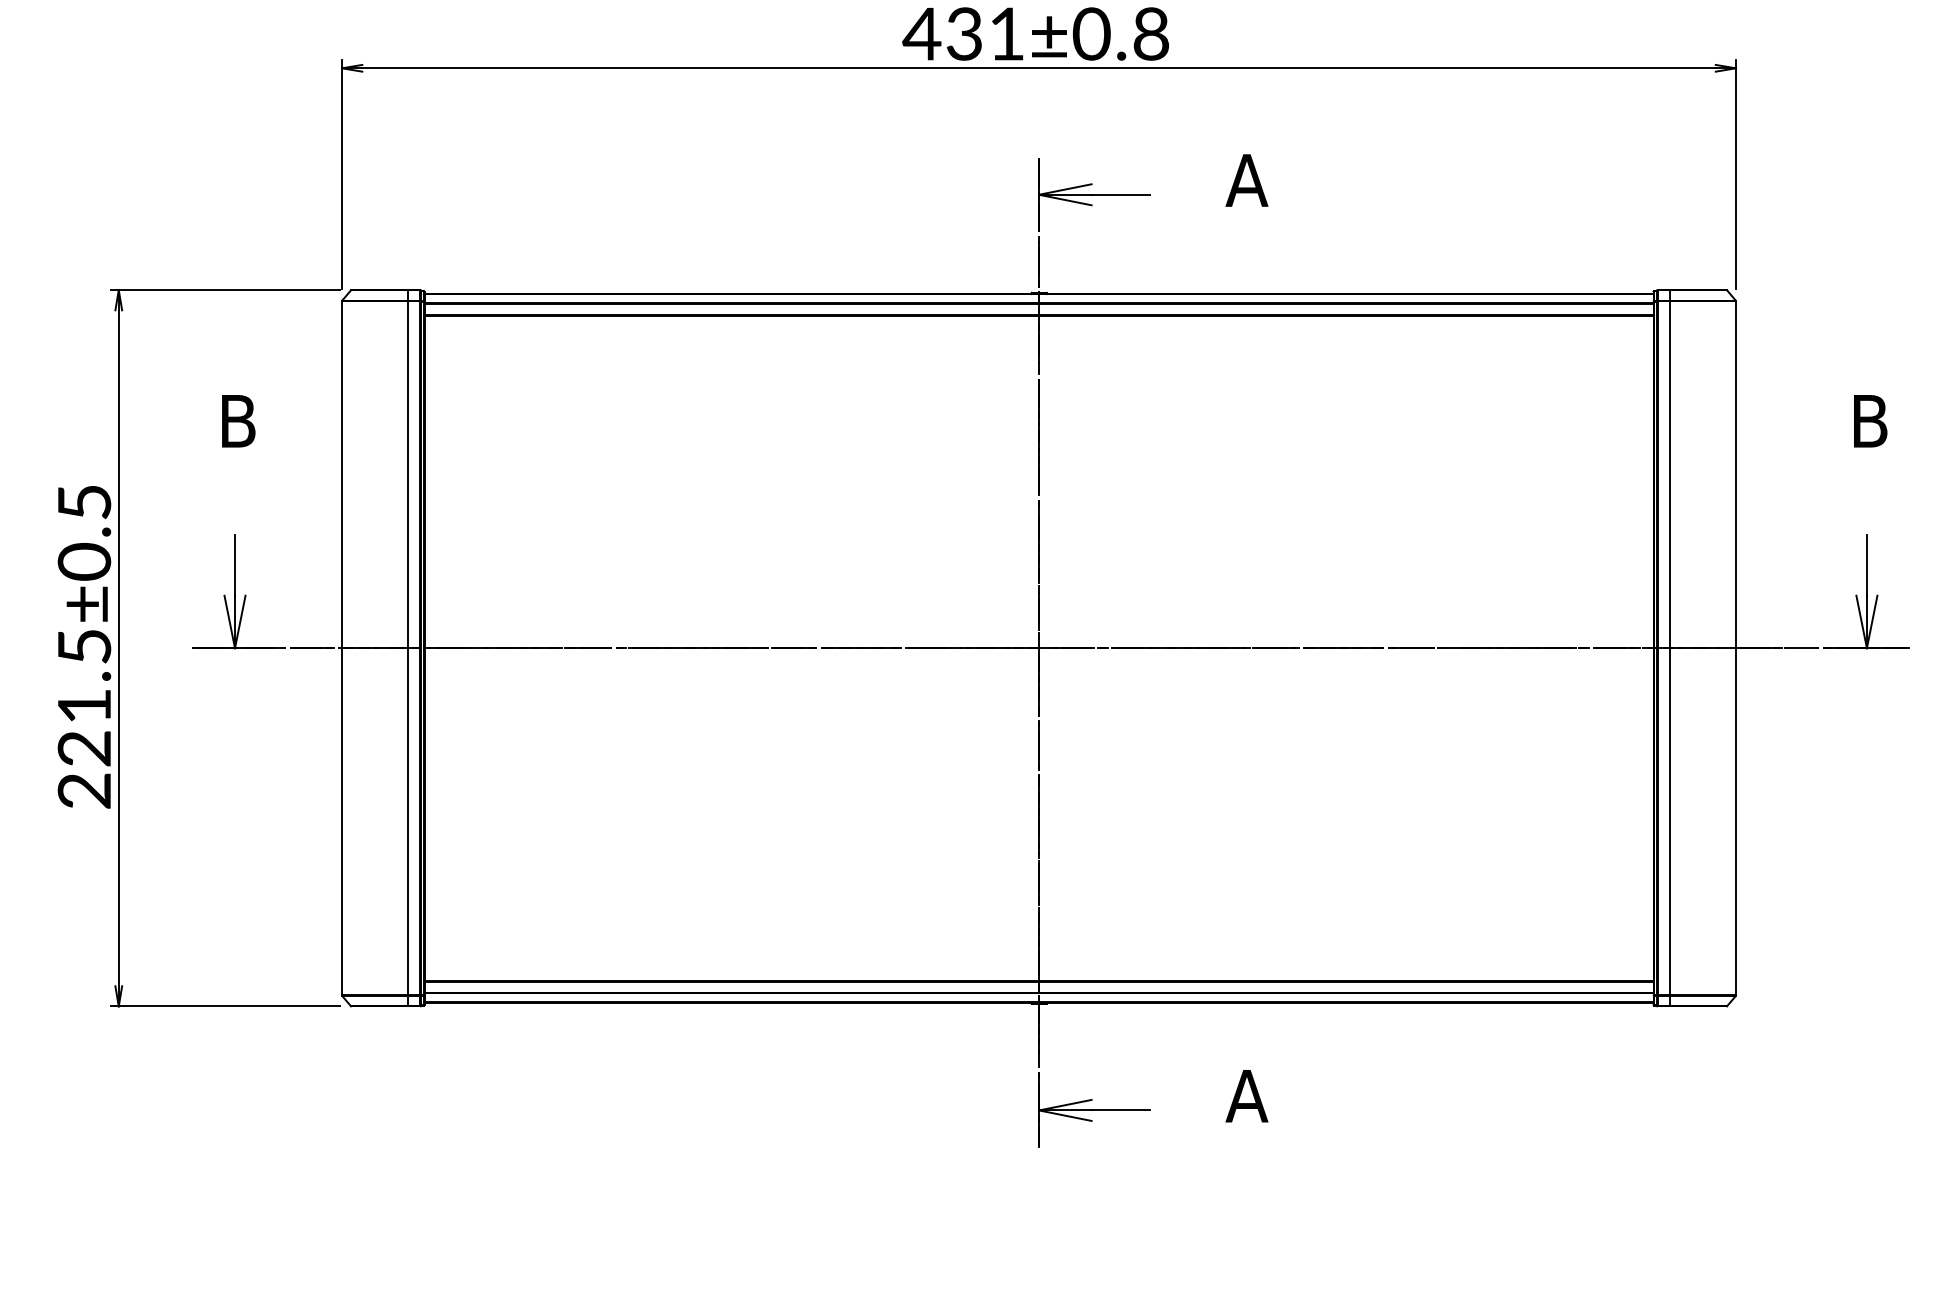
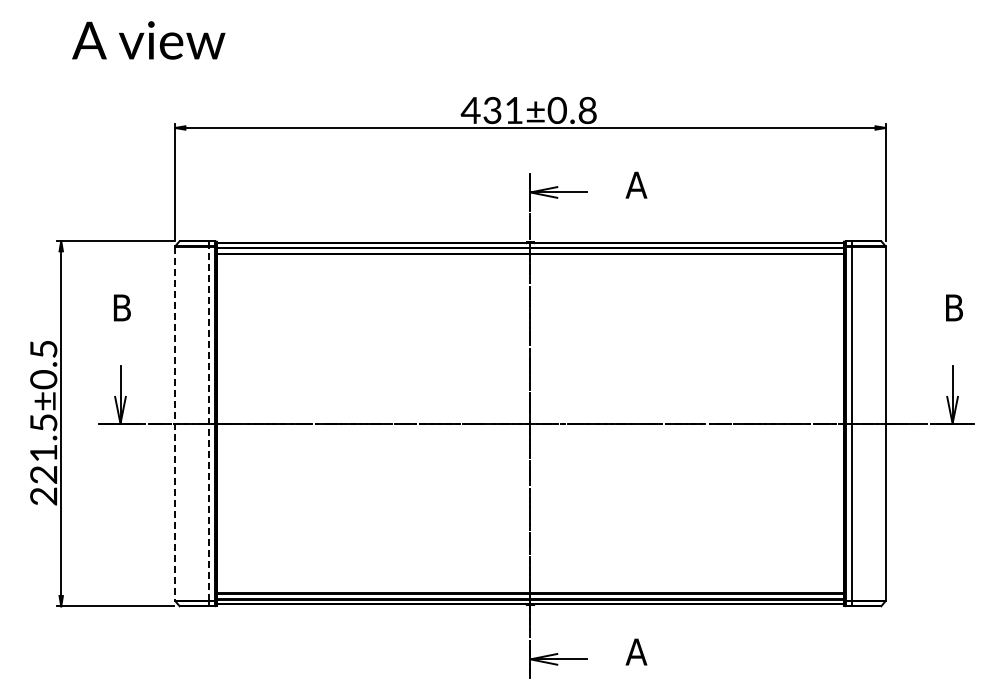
line: (407, 647) -> (208, 423), solid -> dashed
line: (342, 649) -> (175, 424), solid -> dashed

